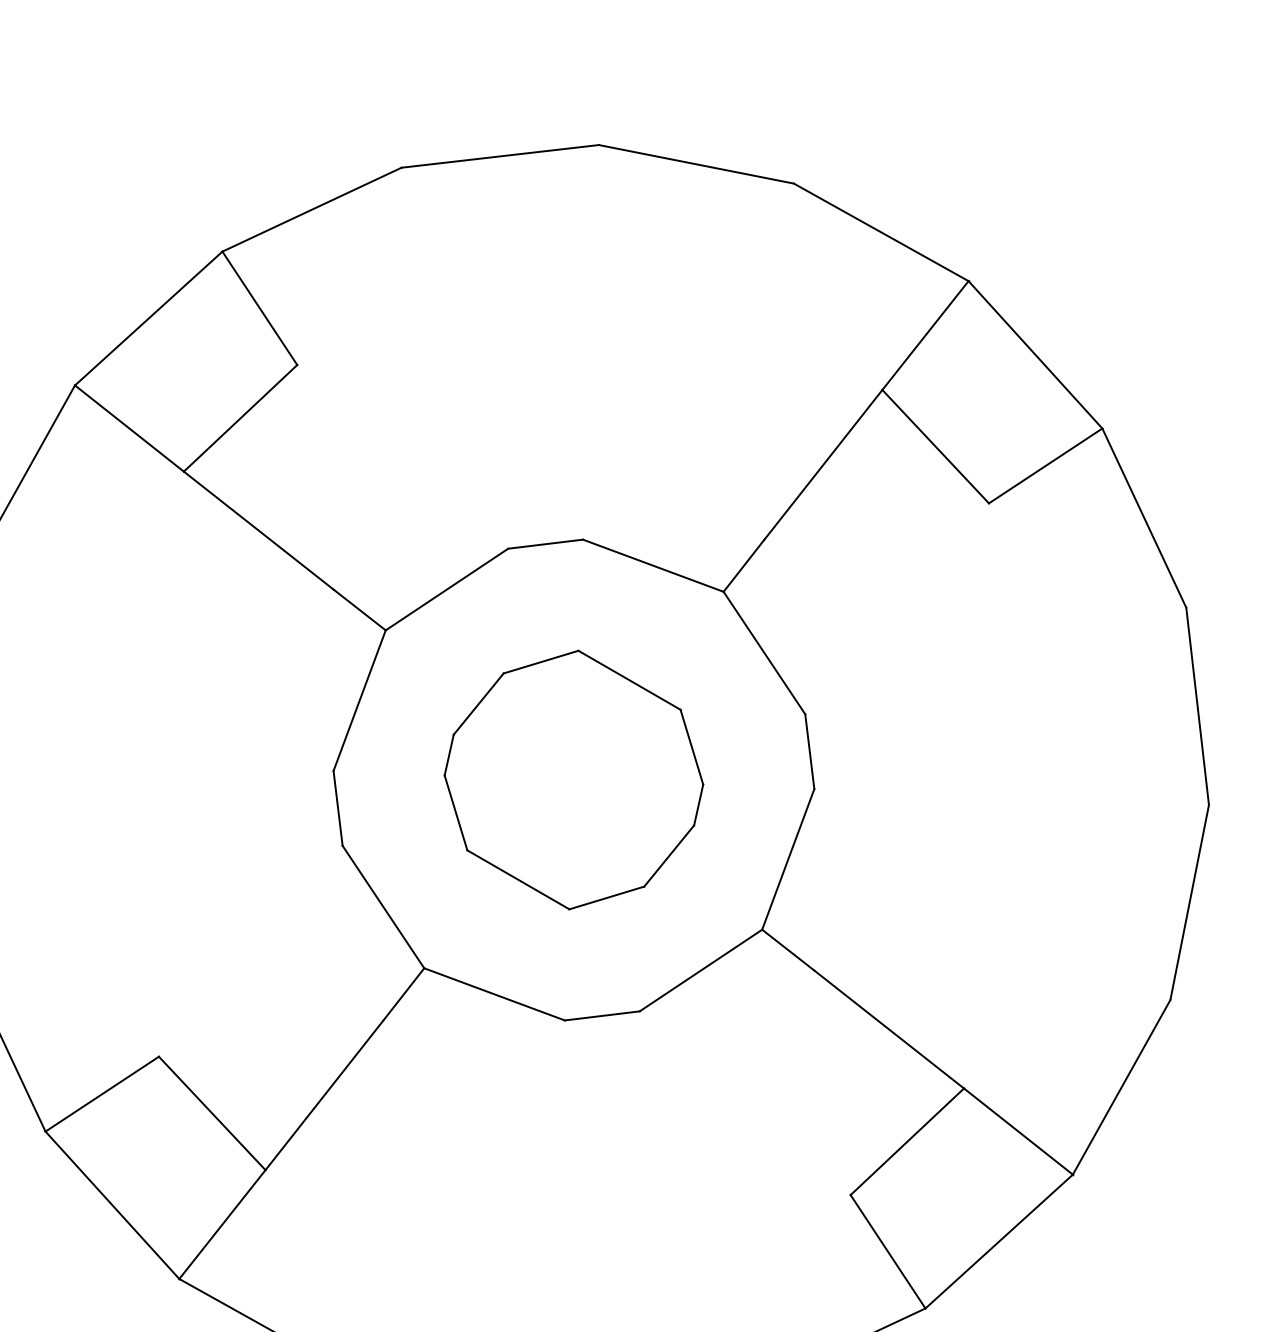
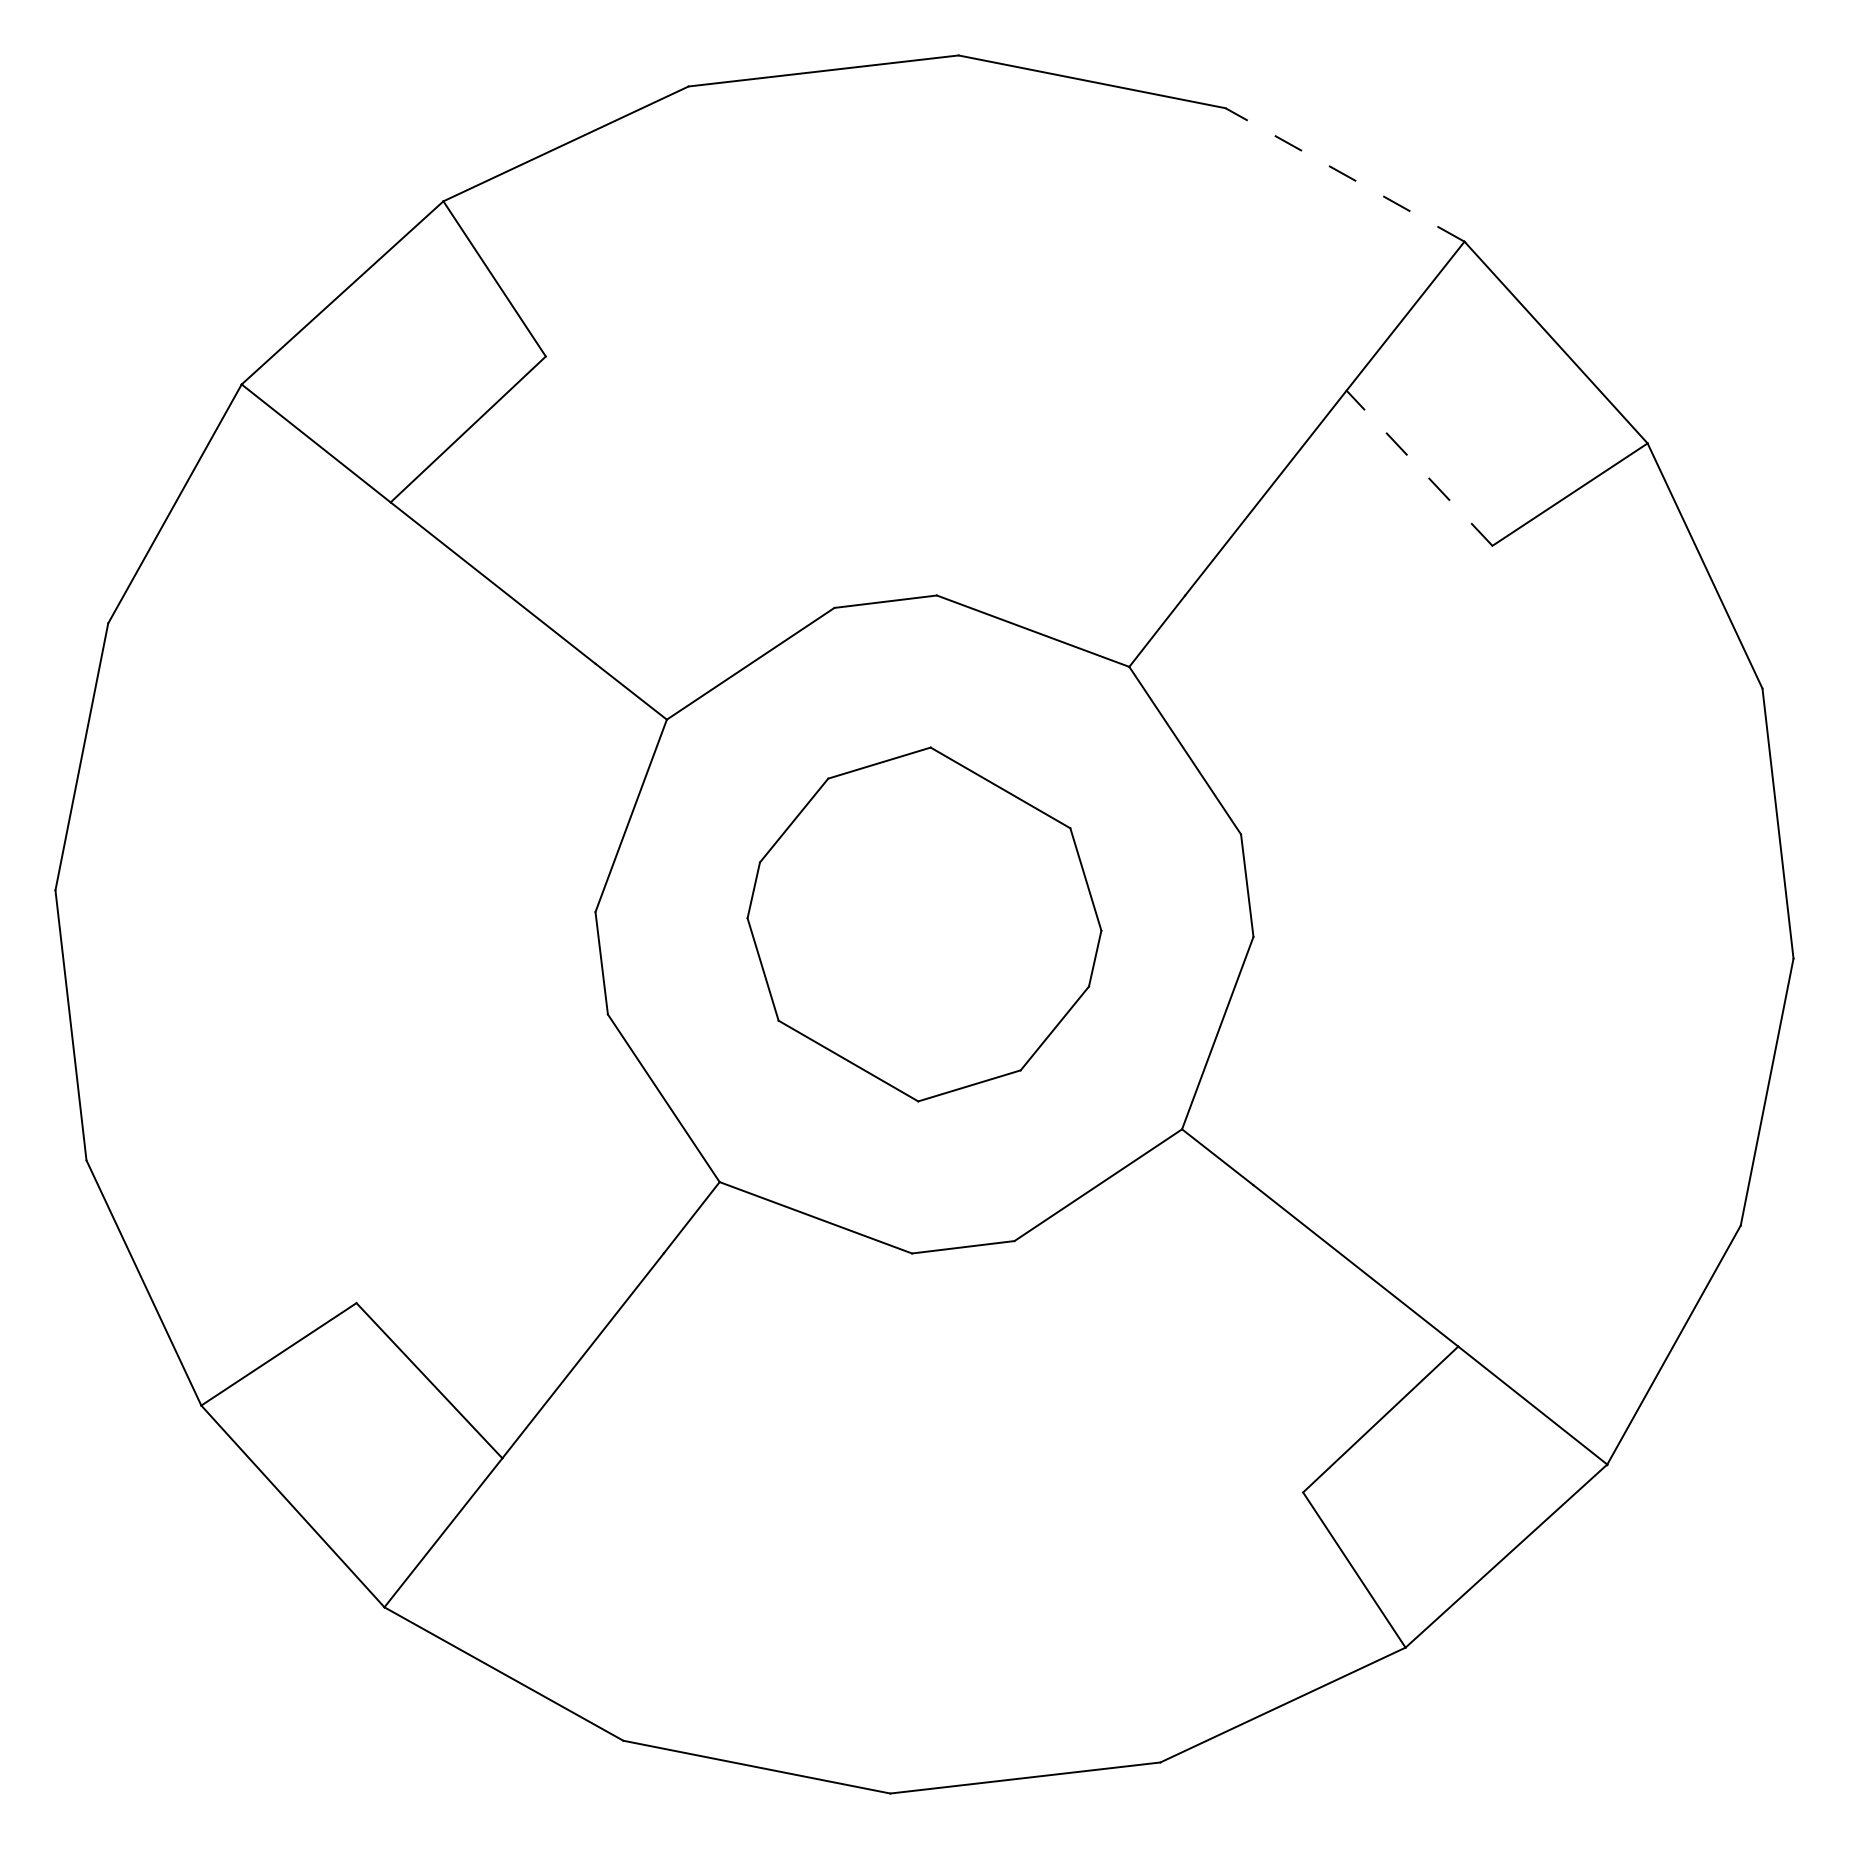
line: (881, 232) -> (1345, 174), solid -> dashed
line: (935, 446) -> (1419, 467), solid -> dashed

